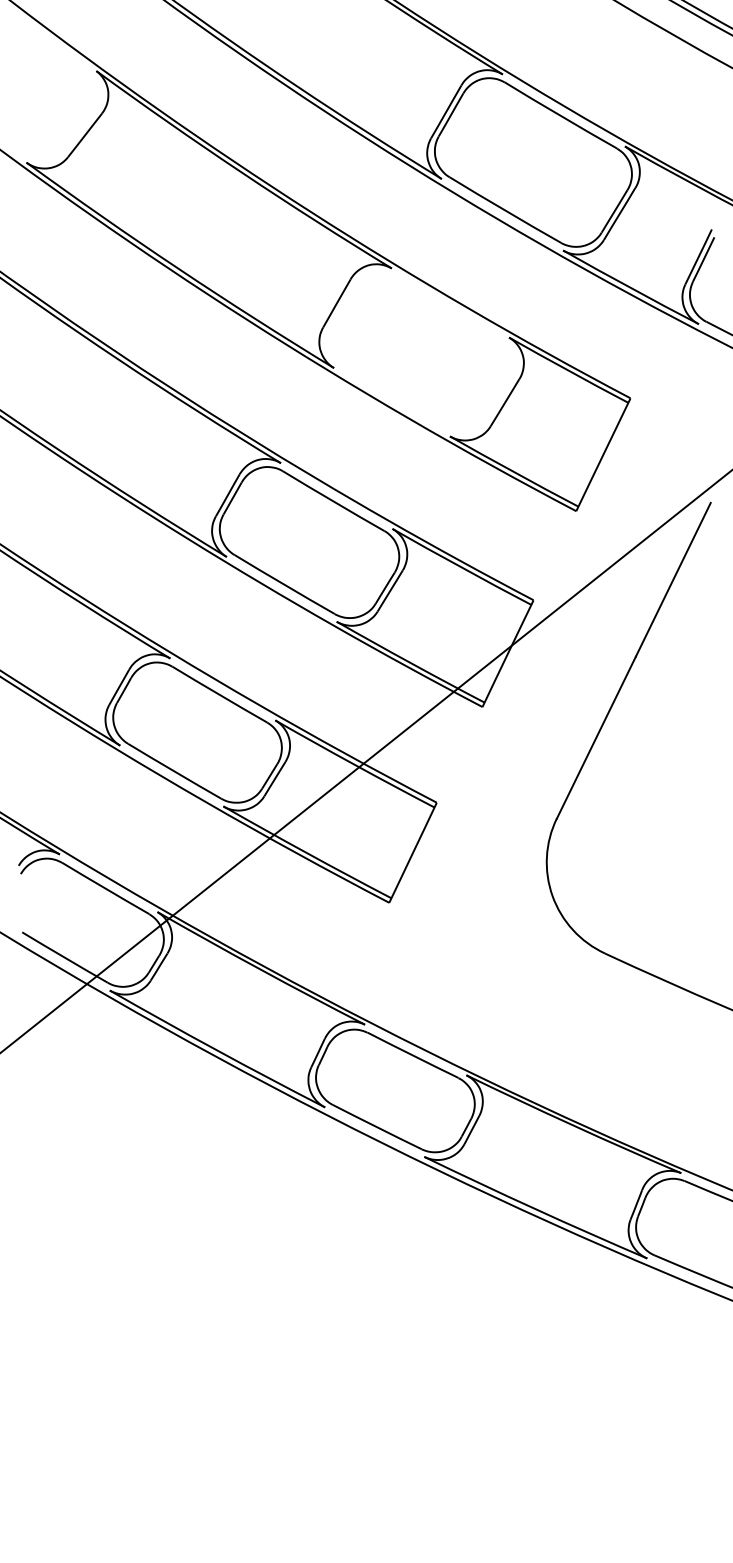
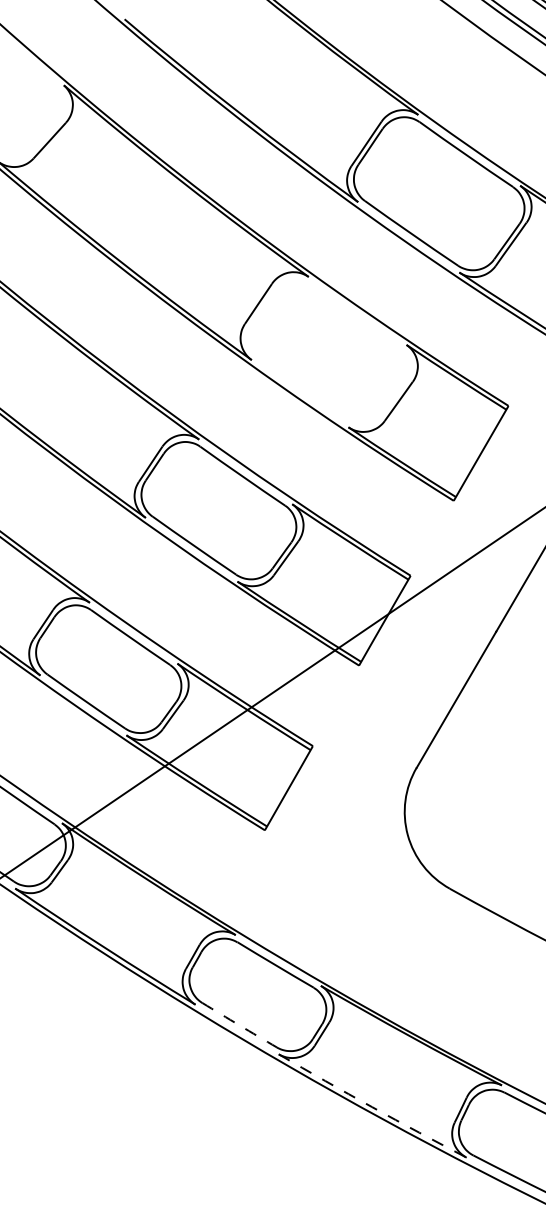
arc: (377, 1127) -> (239, 1025), solid -> dashed
arc: (535, 1209) -> (372, 1107), solid -> dashed

